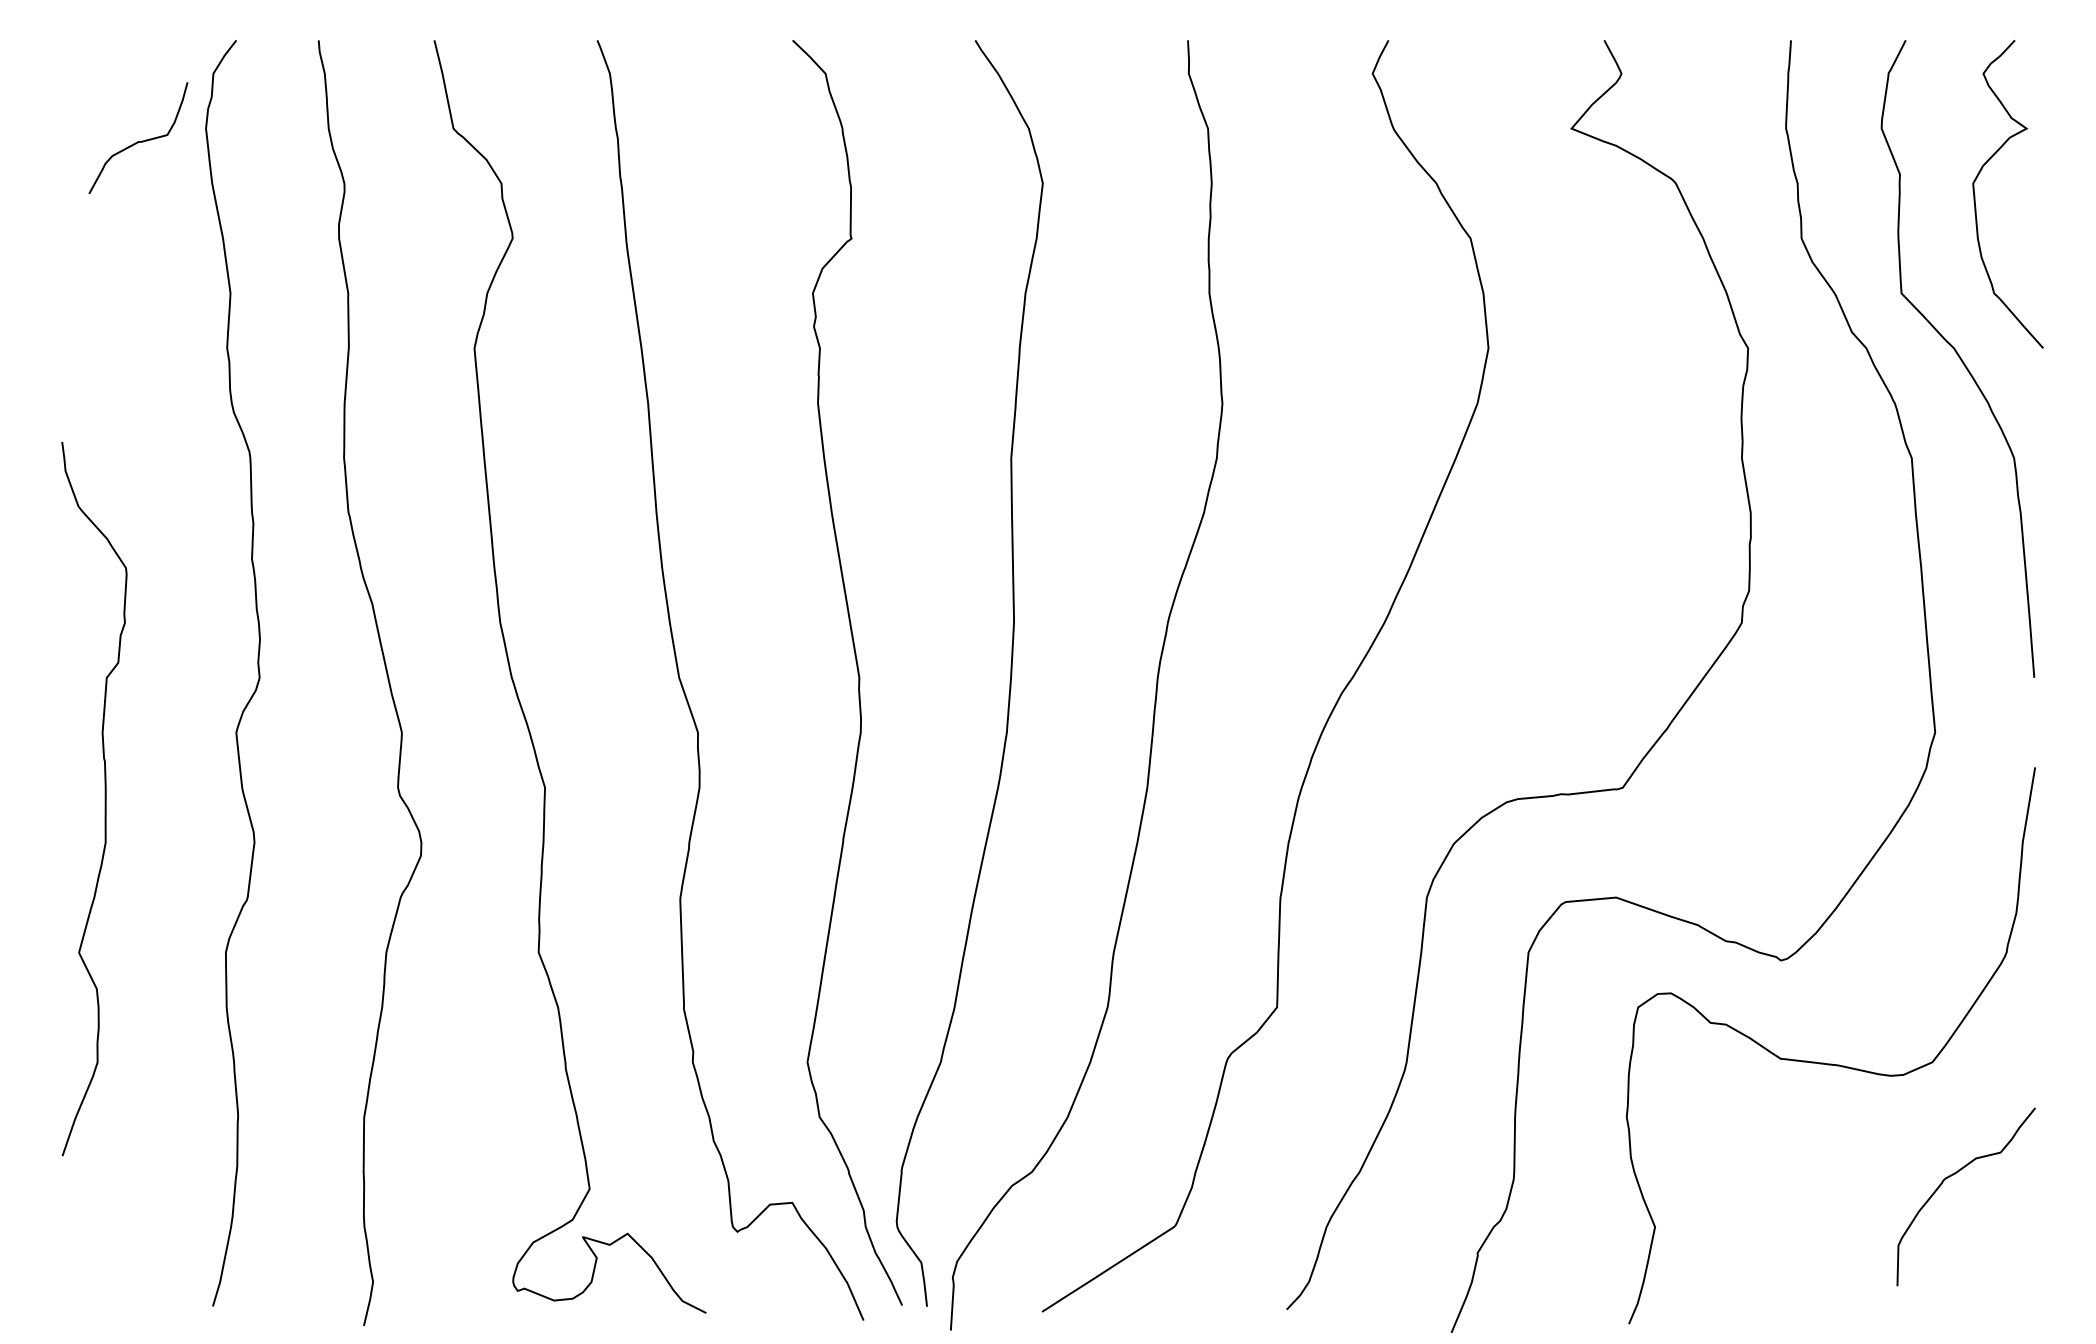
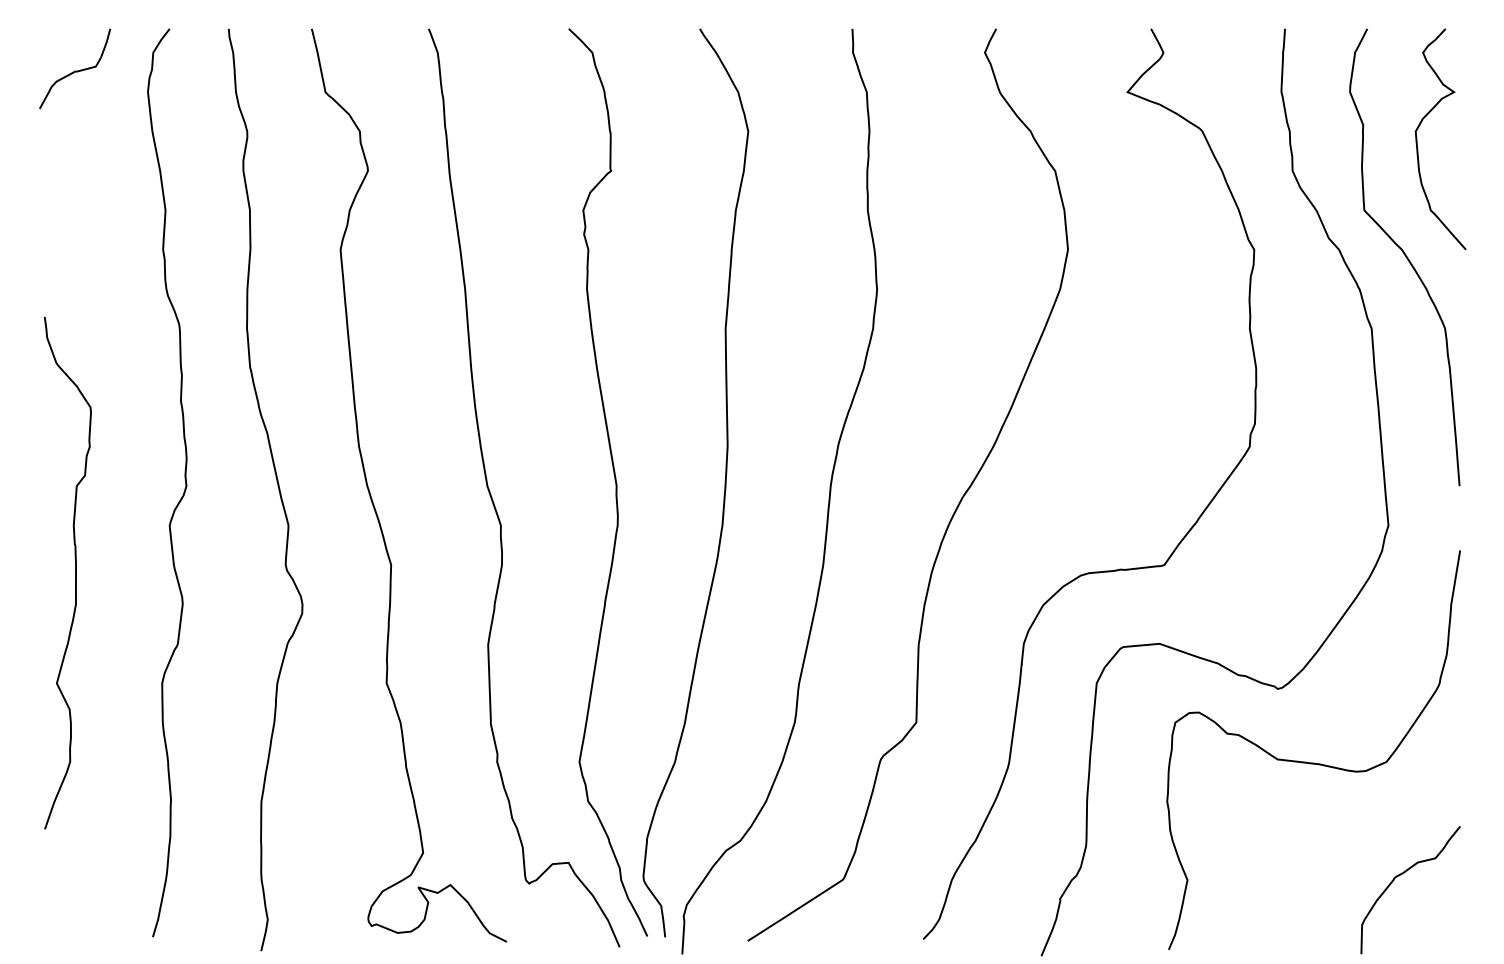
curve: (138, 141) -> (75, 71), moved
curve: (1955, 1174) -> (1403, 874), moved

